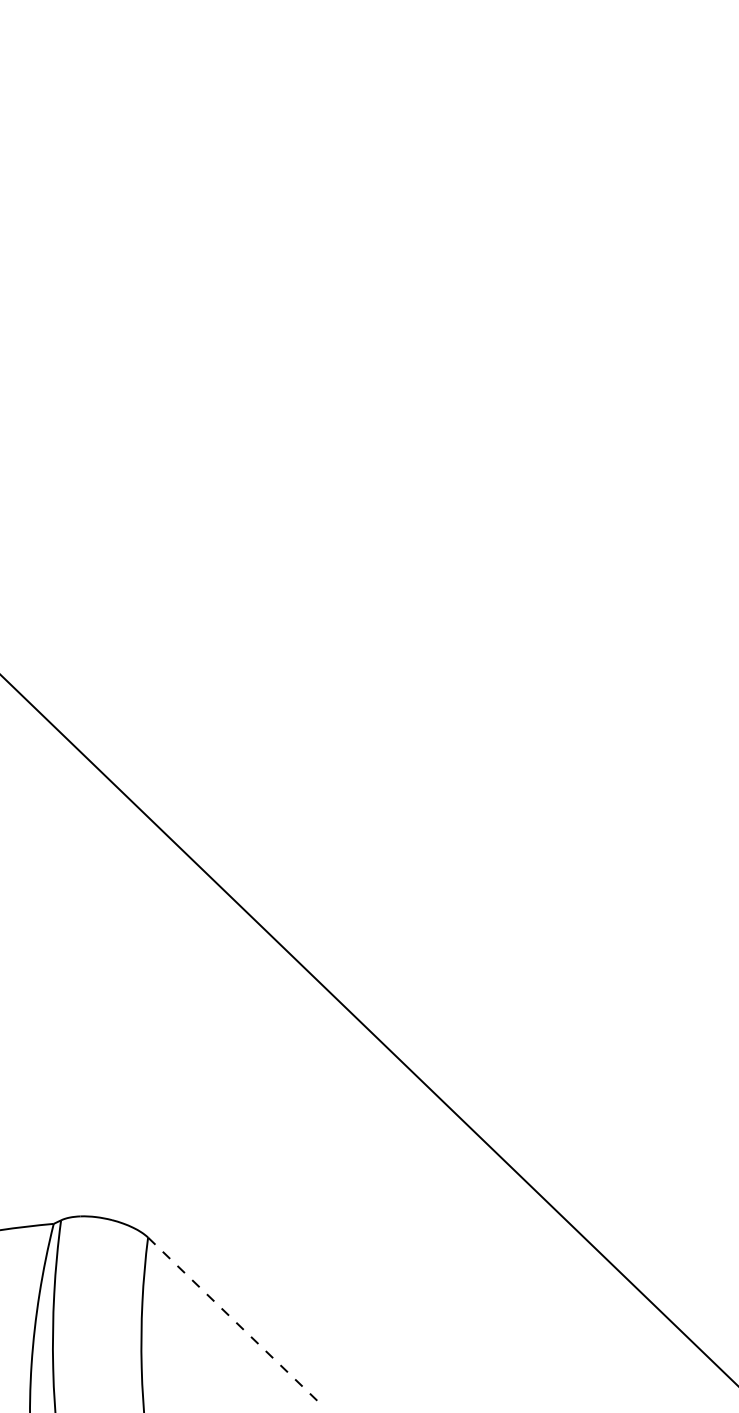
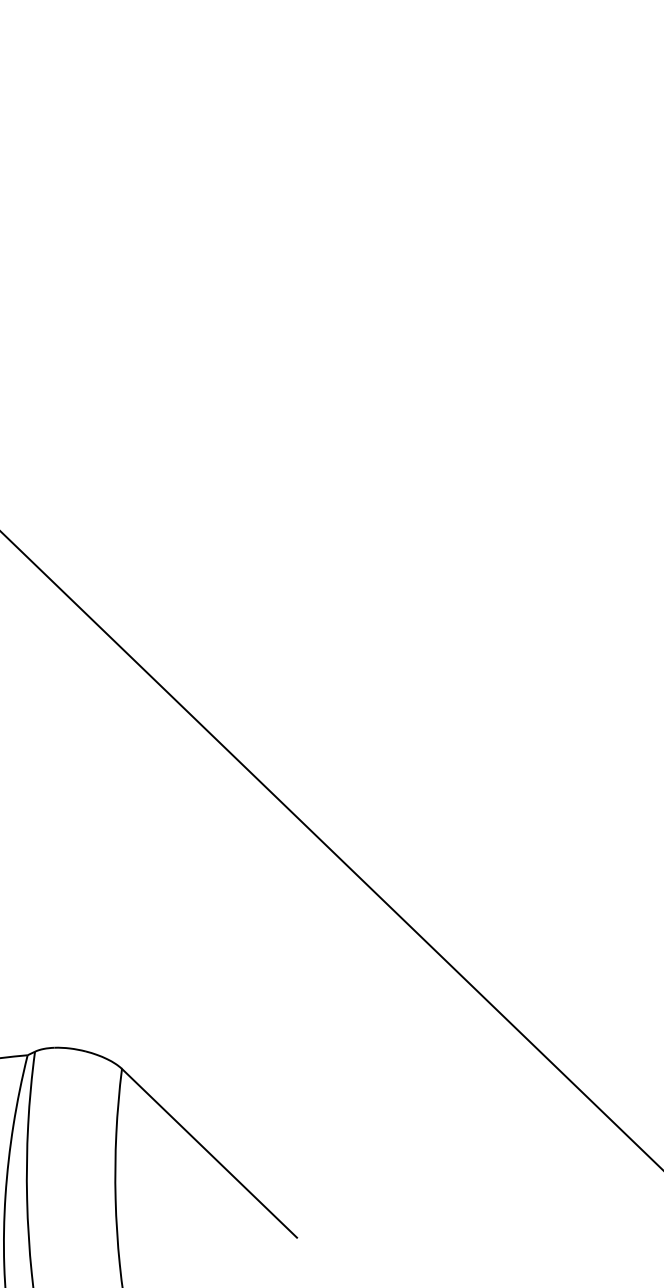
line: (235, 1321) -> (209, 1152), dashed -> solid

